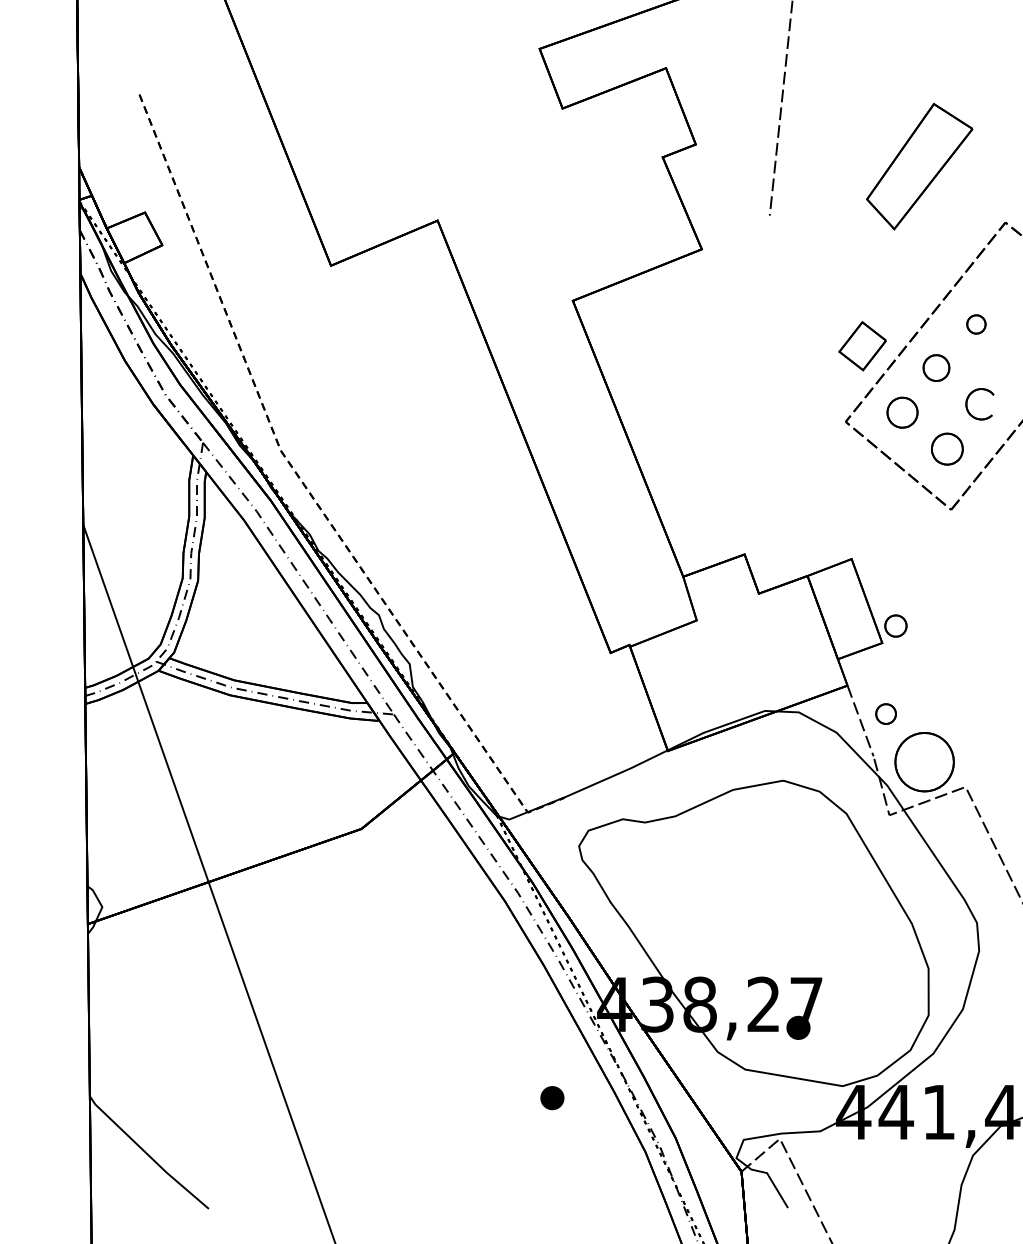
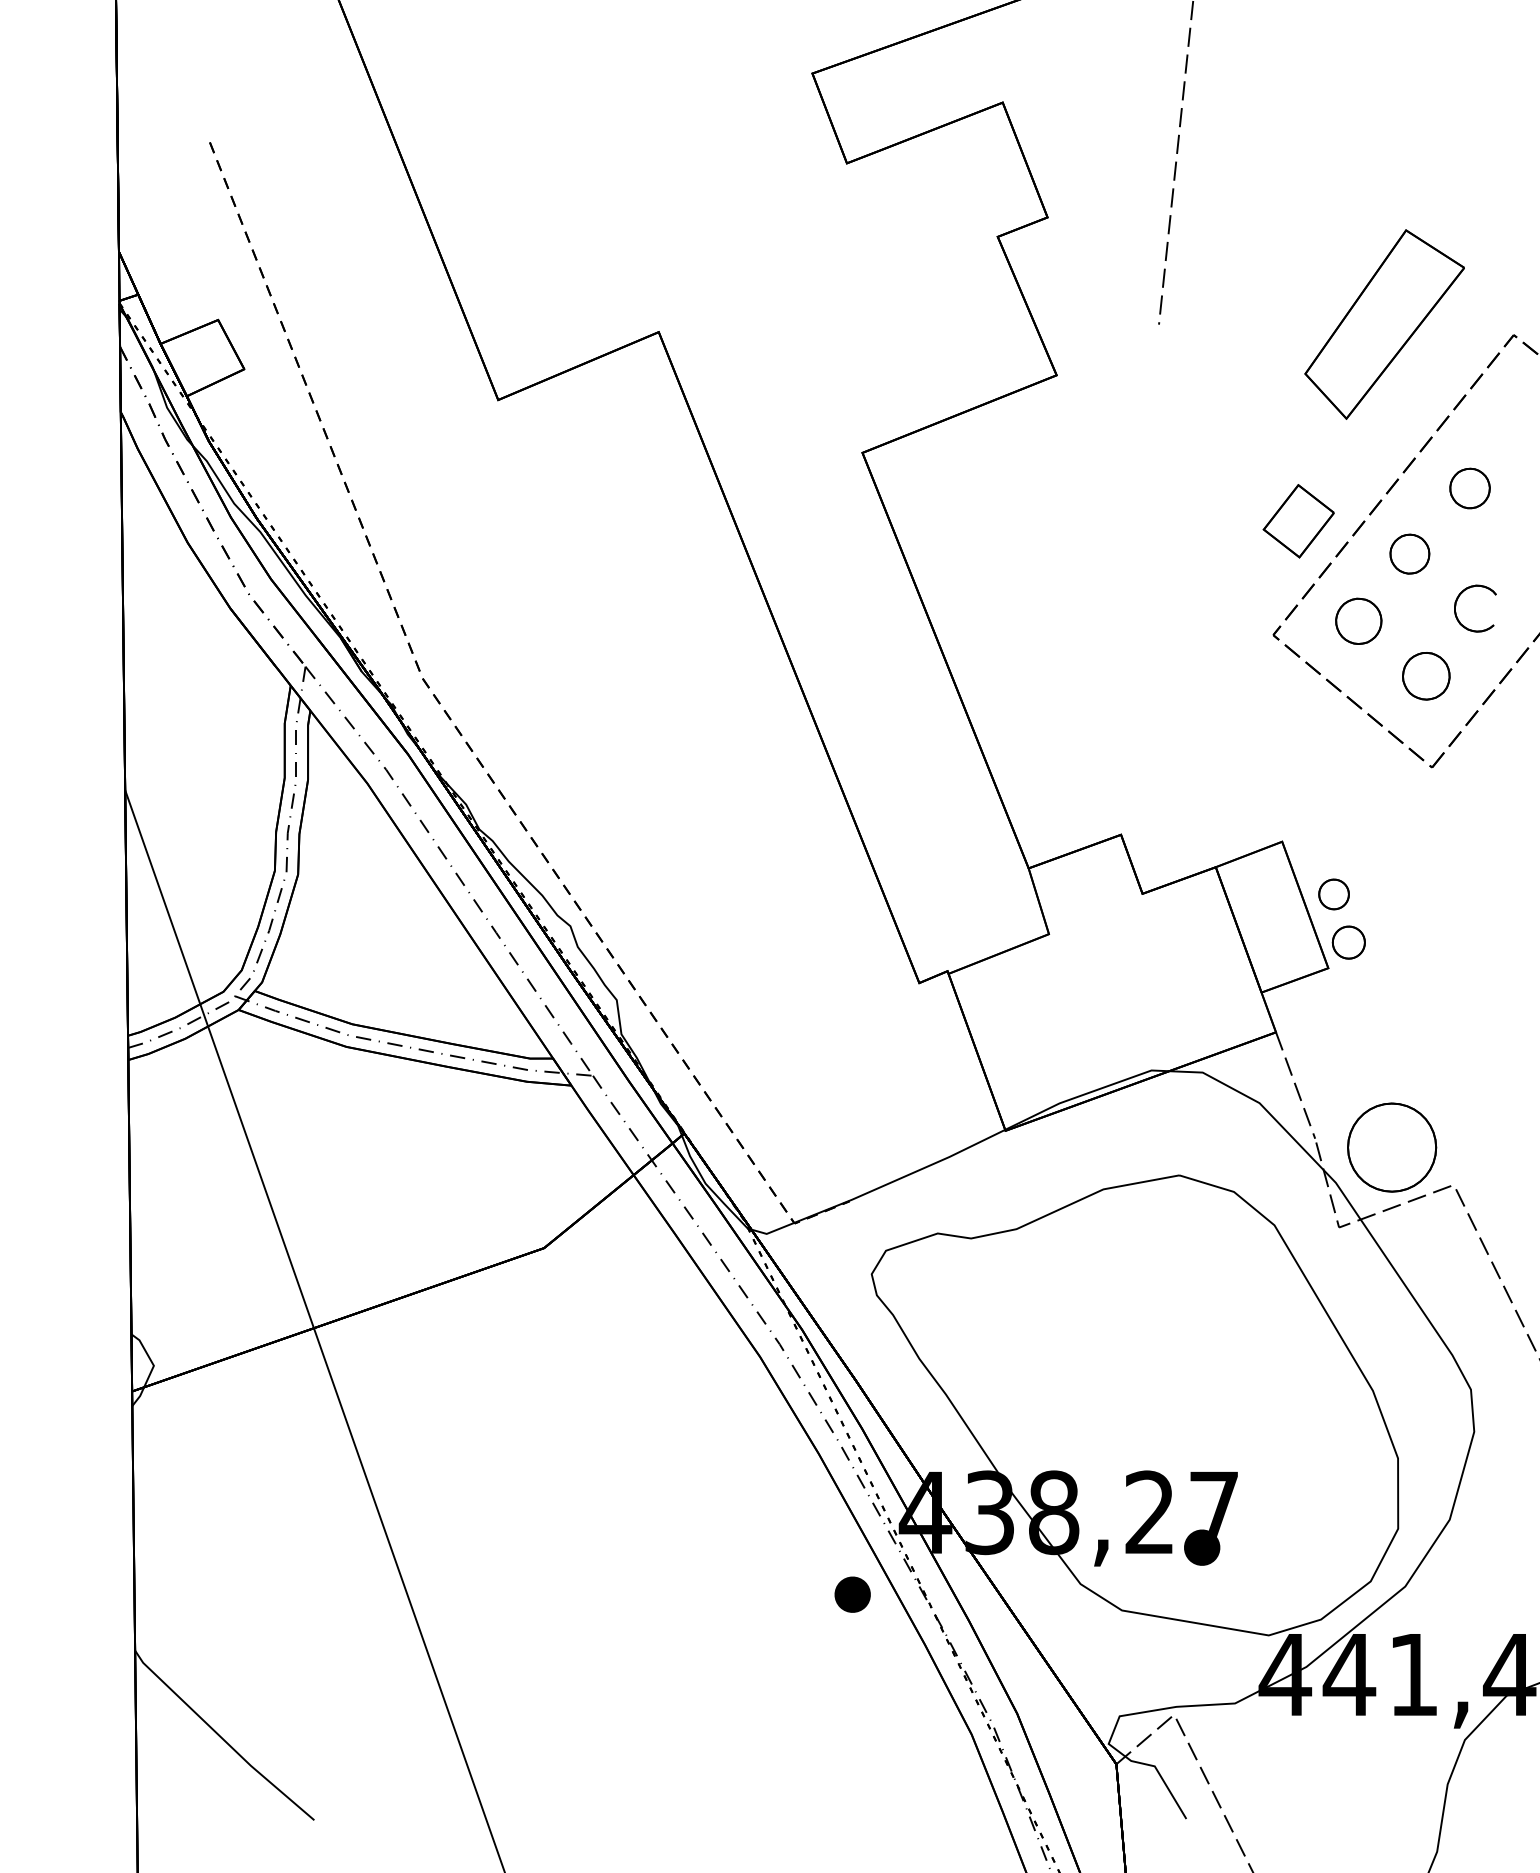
part: (919, 166) -> (1384, 324), moved
part: (976, 324) -> (1470, 488), size x1.43
part: (885, 713) -> (1333, 893), moved
part: (552, 1098) -> (852, 1595), moved

